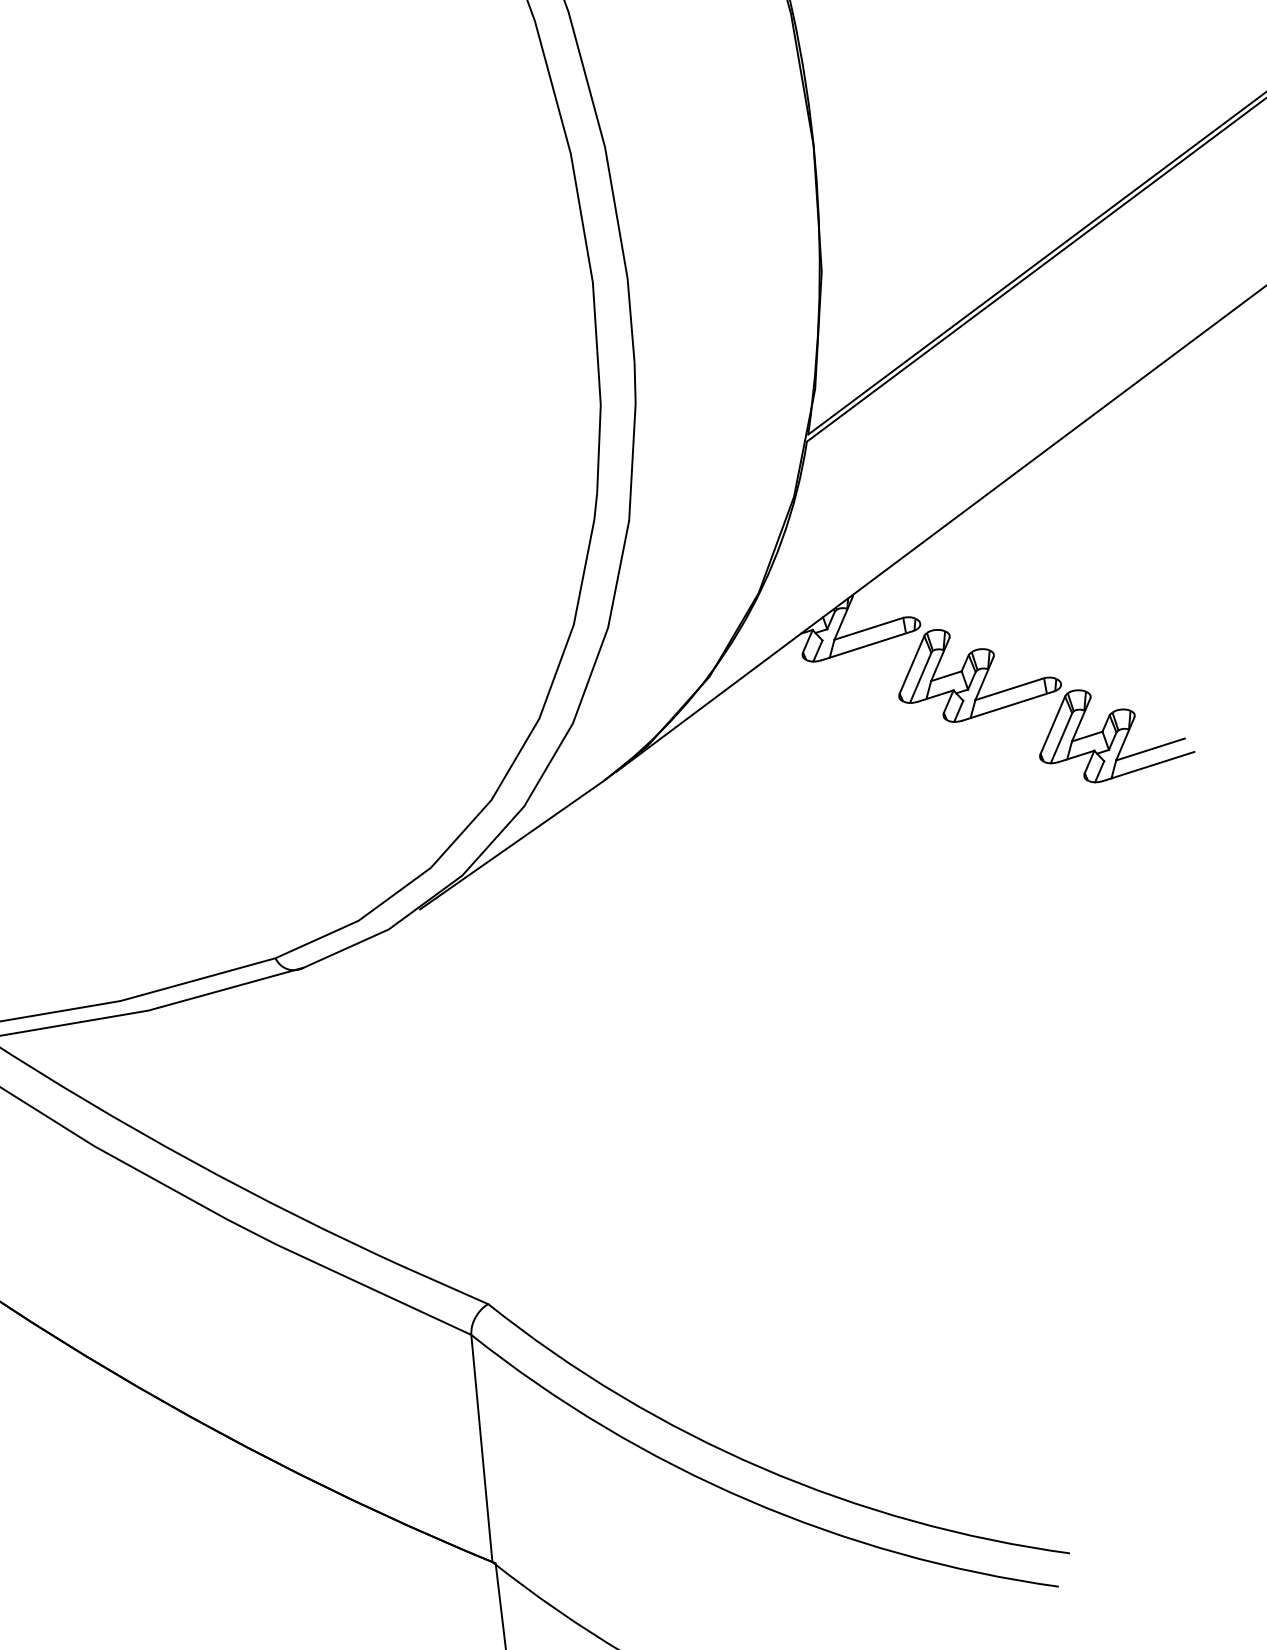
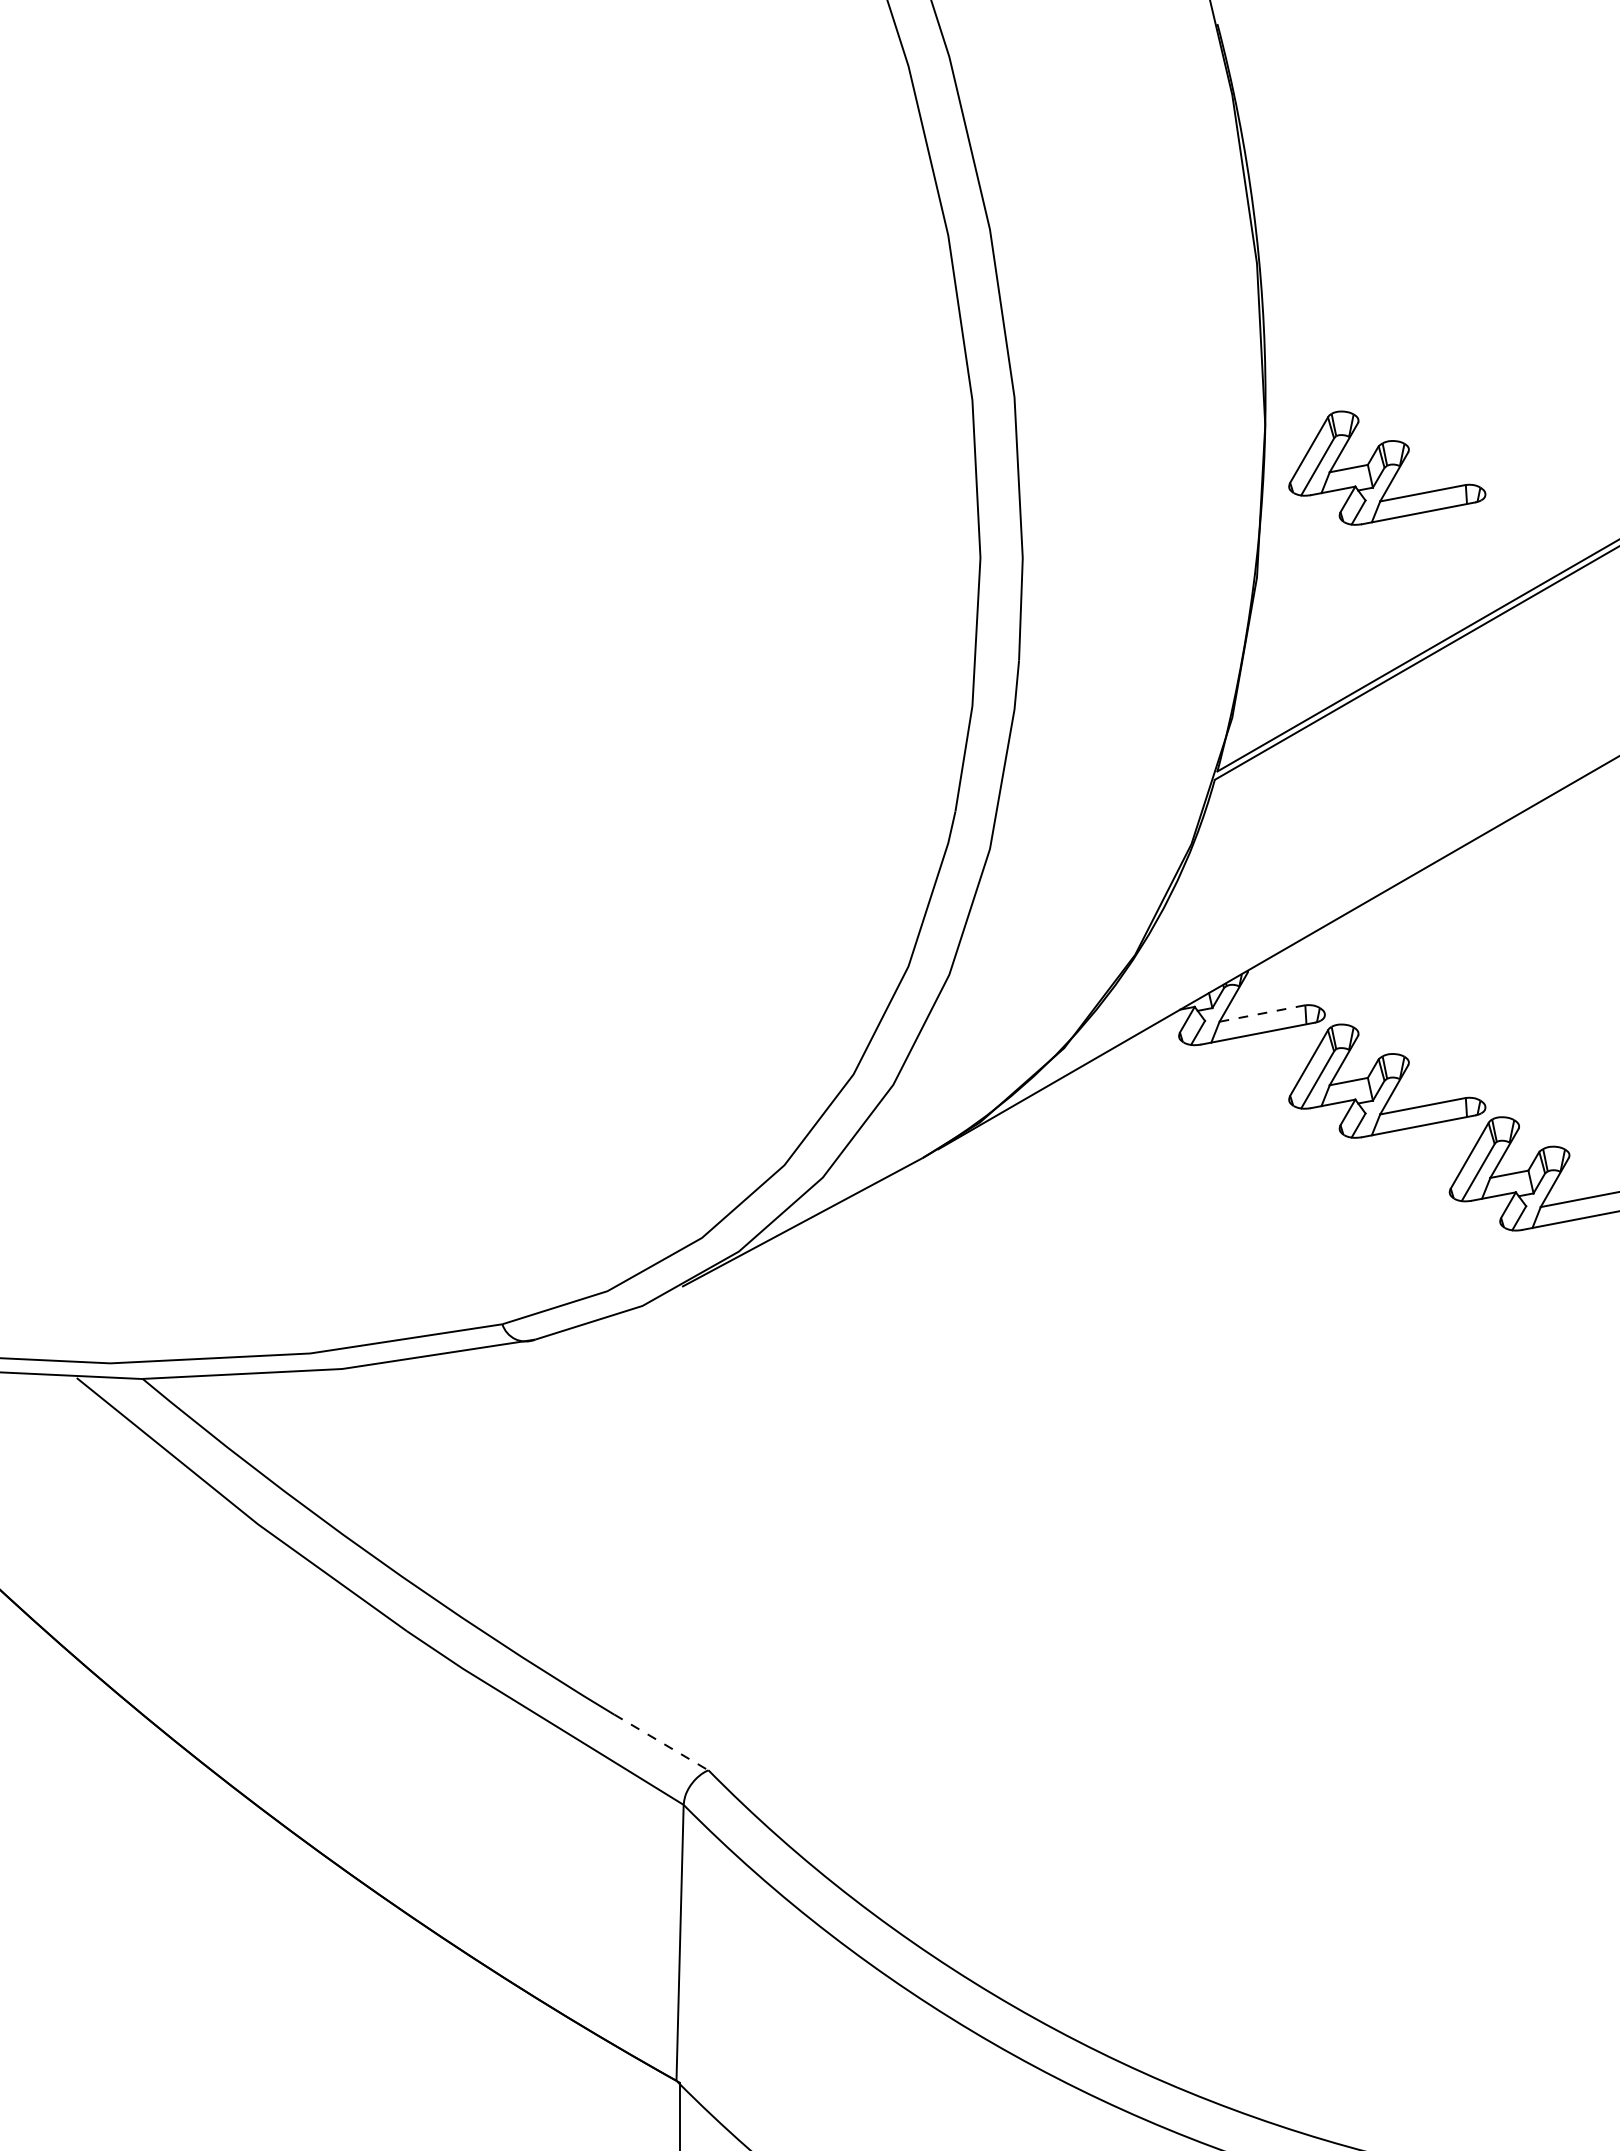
part: (918, 168) -> (1387, 467), added
line: (868, 628) -> (1262, 1013), solid -> dashed
line: (447, 1285) -> (661, 1742), solid -> dashed

